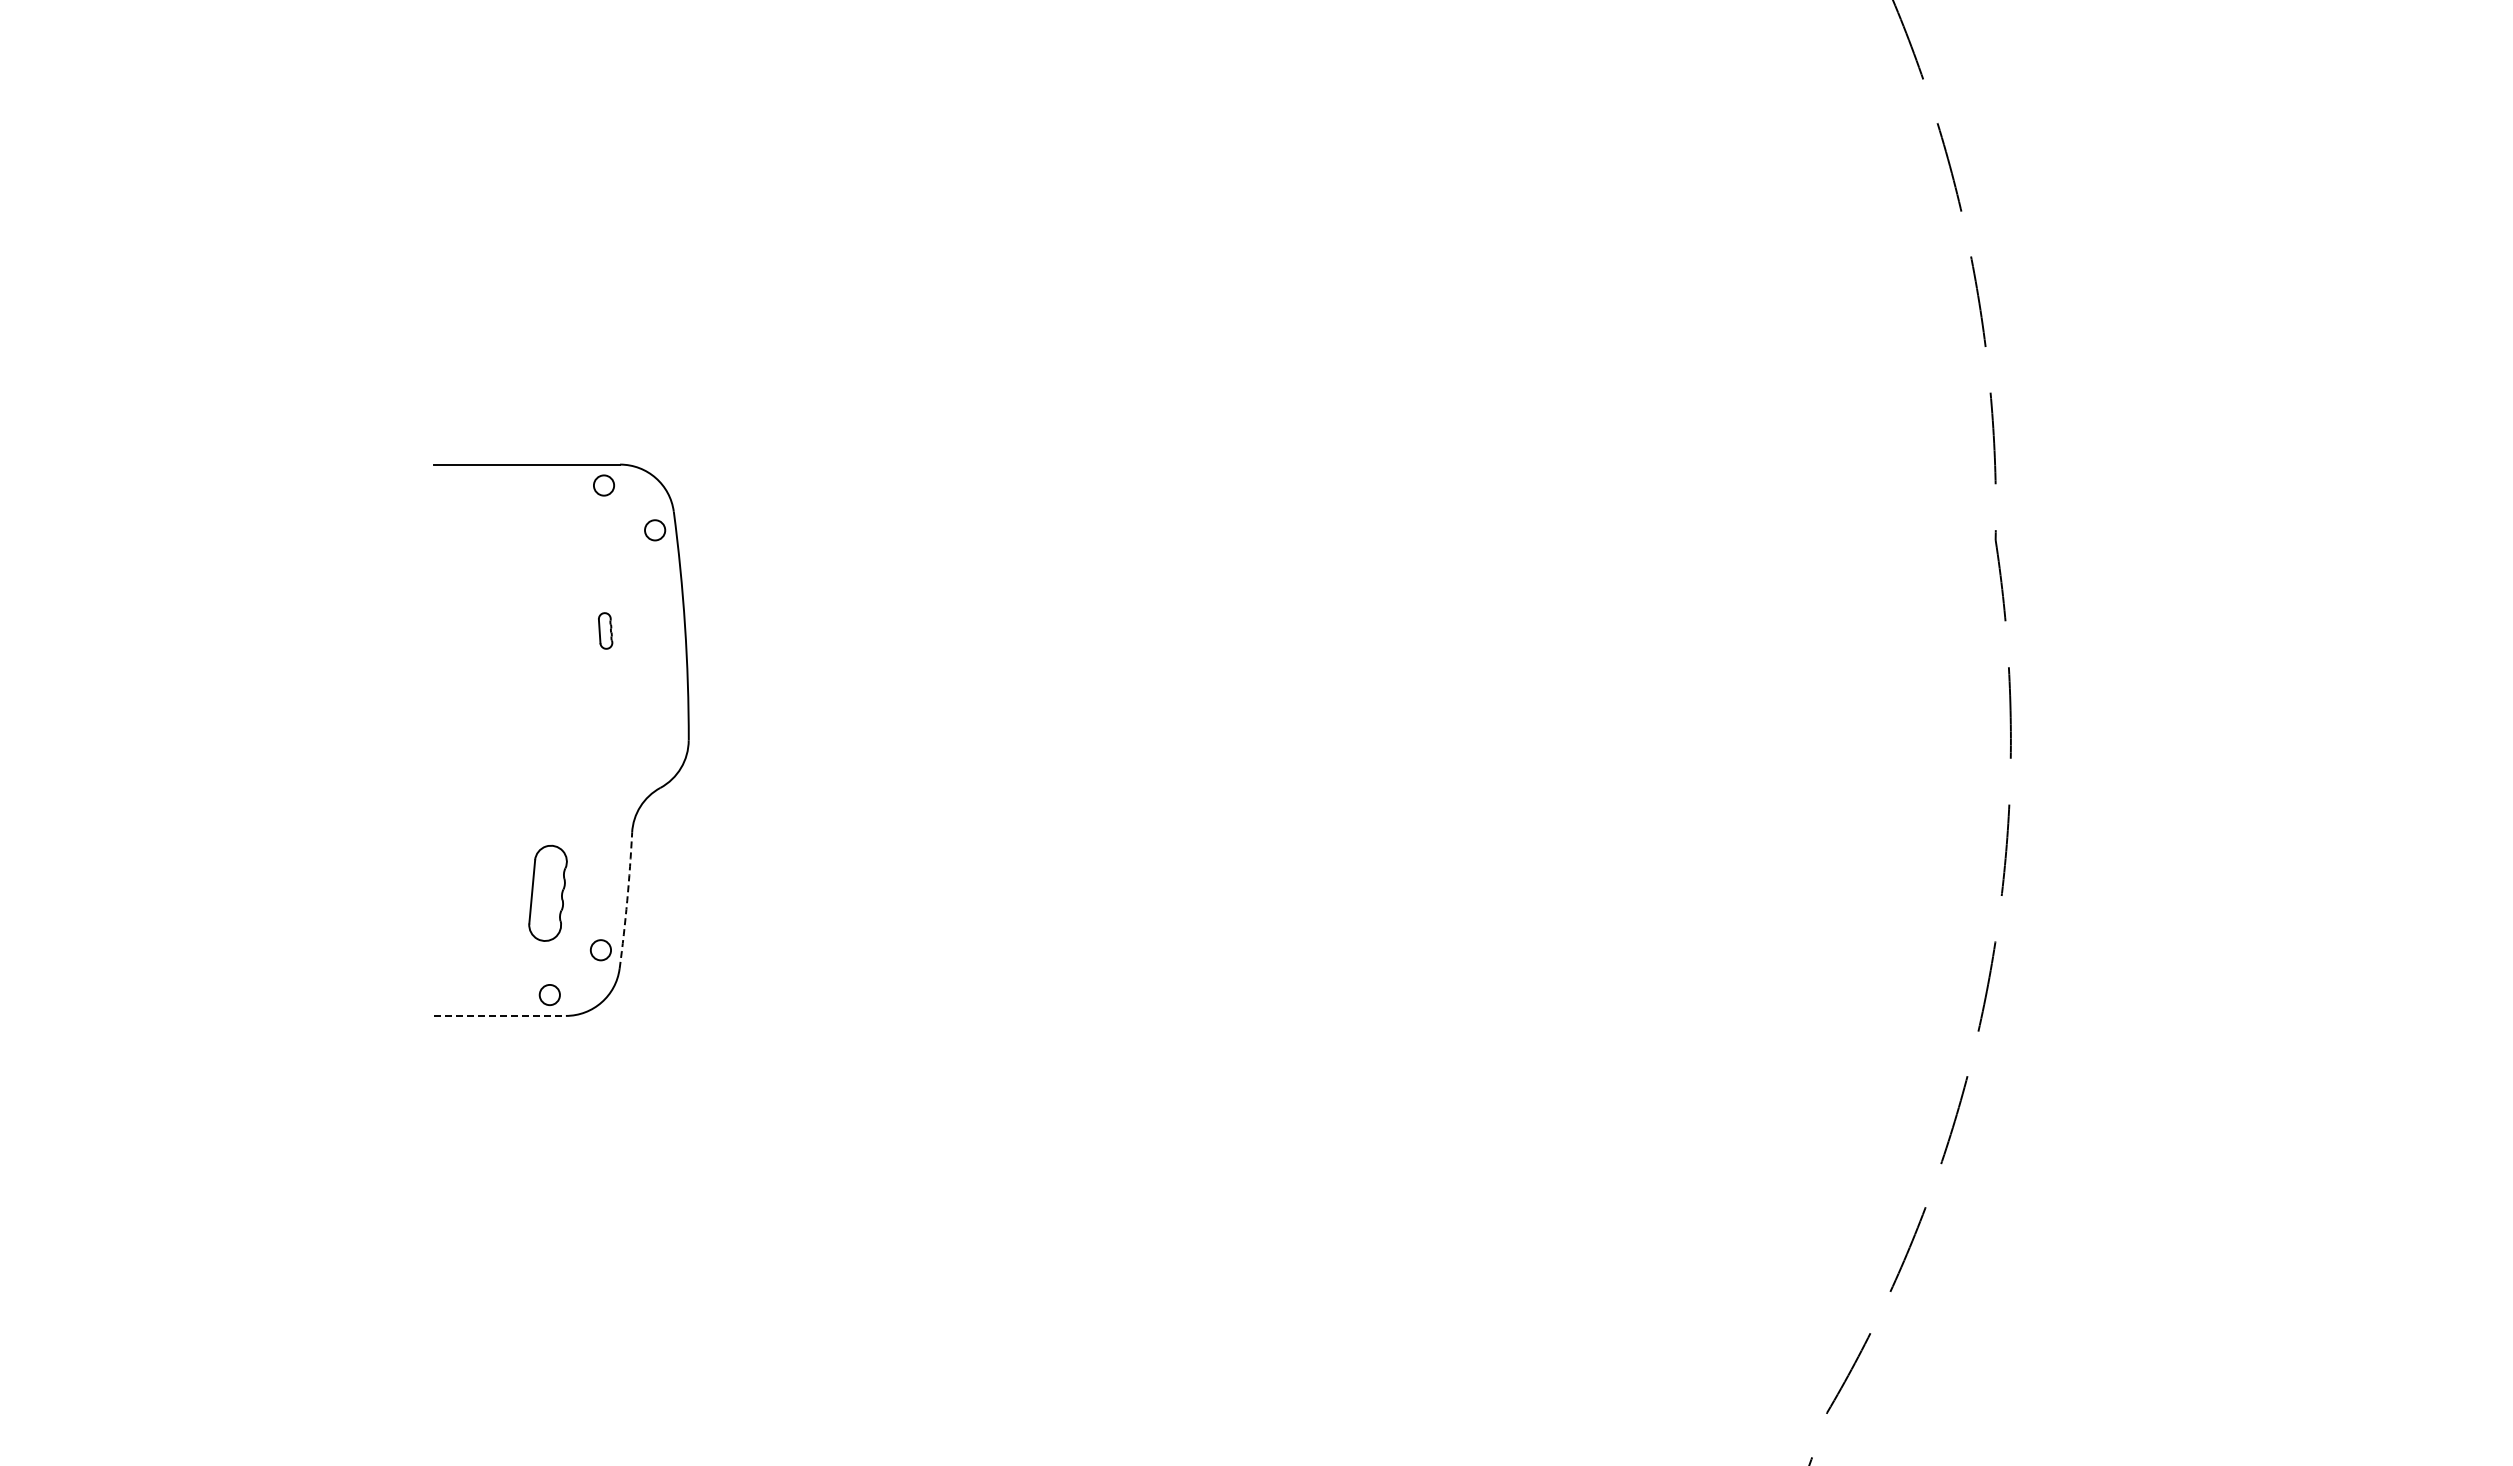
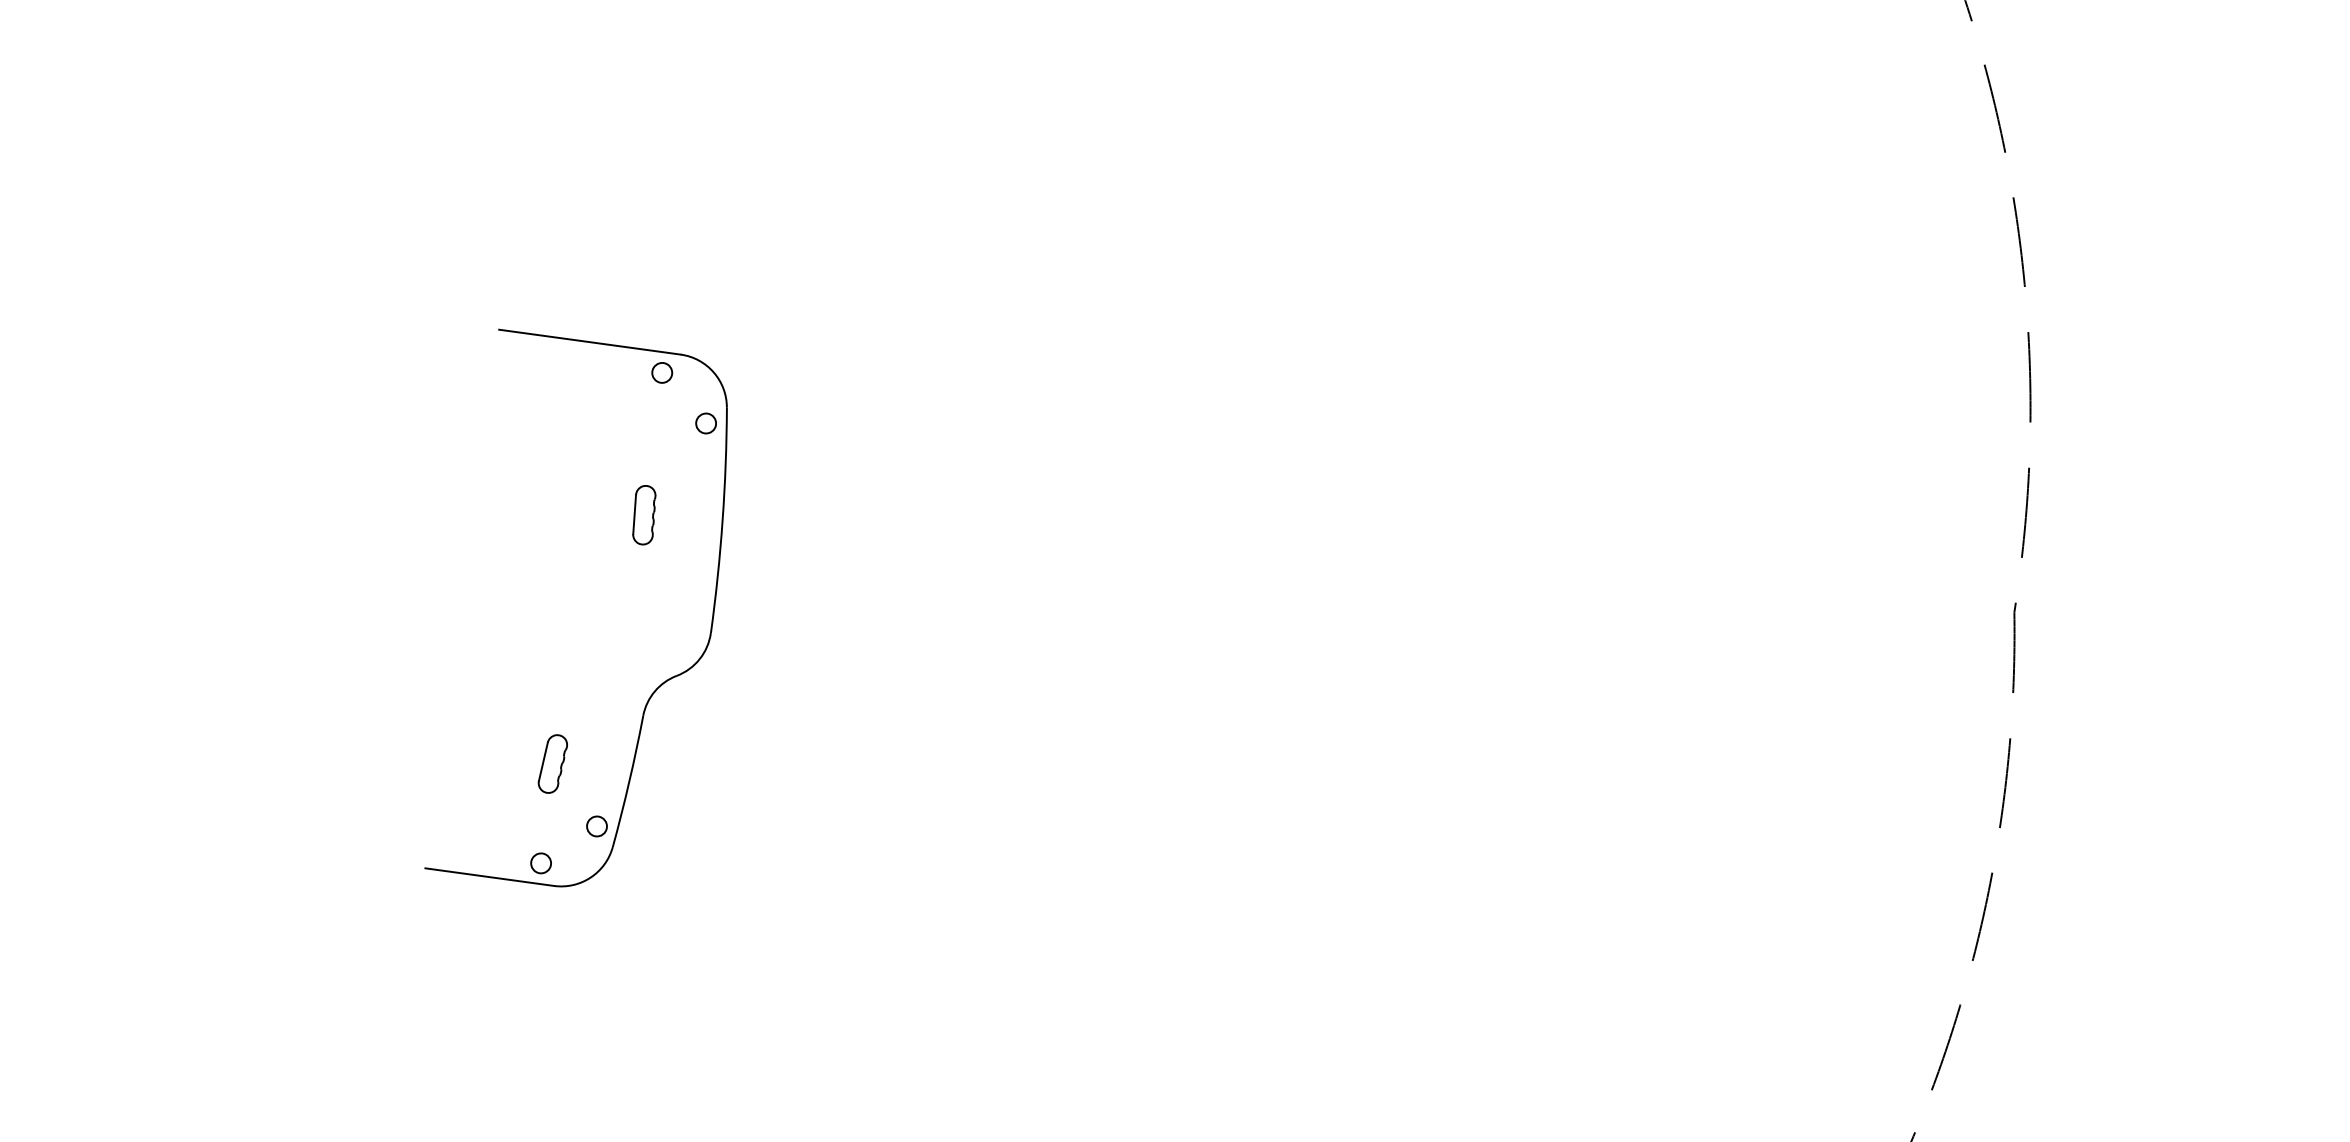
part: (605, 630) -> (644, 514), size x1.67
part: (547, 893) -> (552, 763), size x0.62
arc: (627, 900) -> (629, 781), dashed -> solid
line: (500, 1015) -> (490, 876), dashed -> solid

